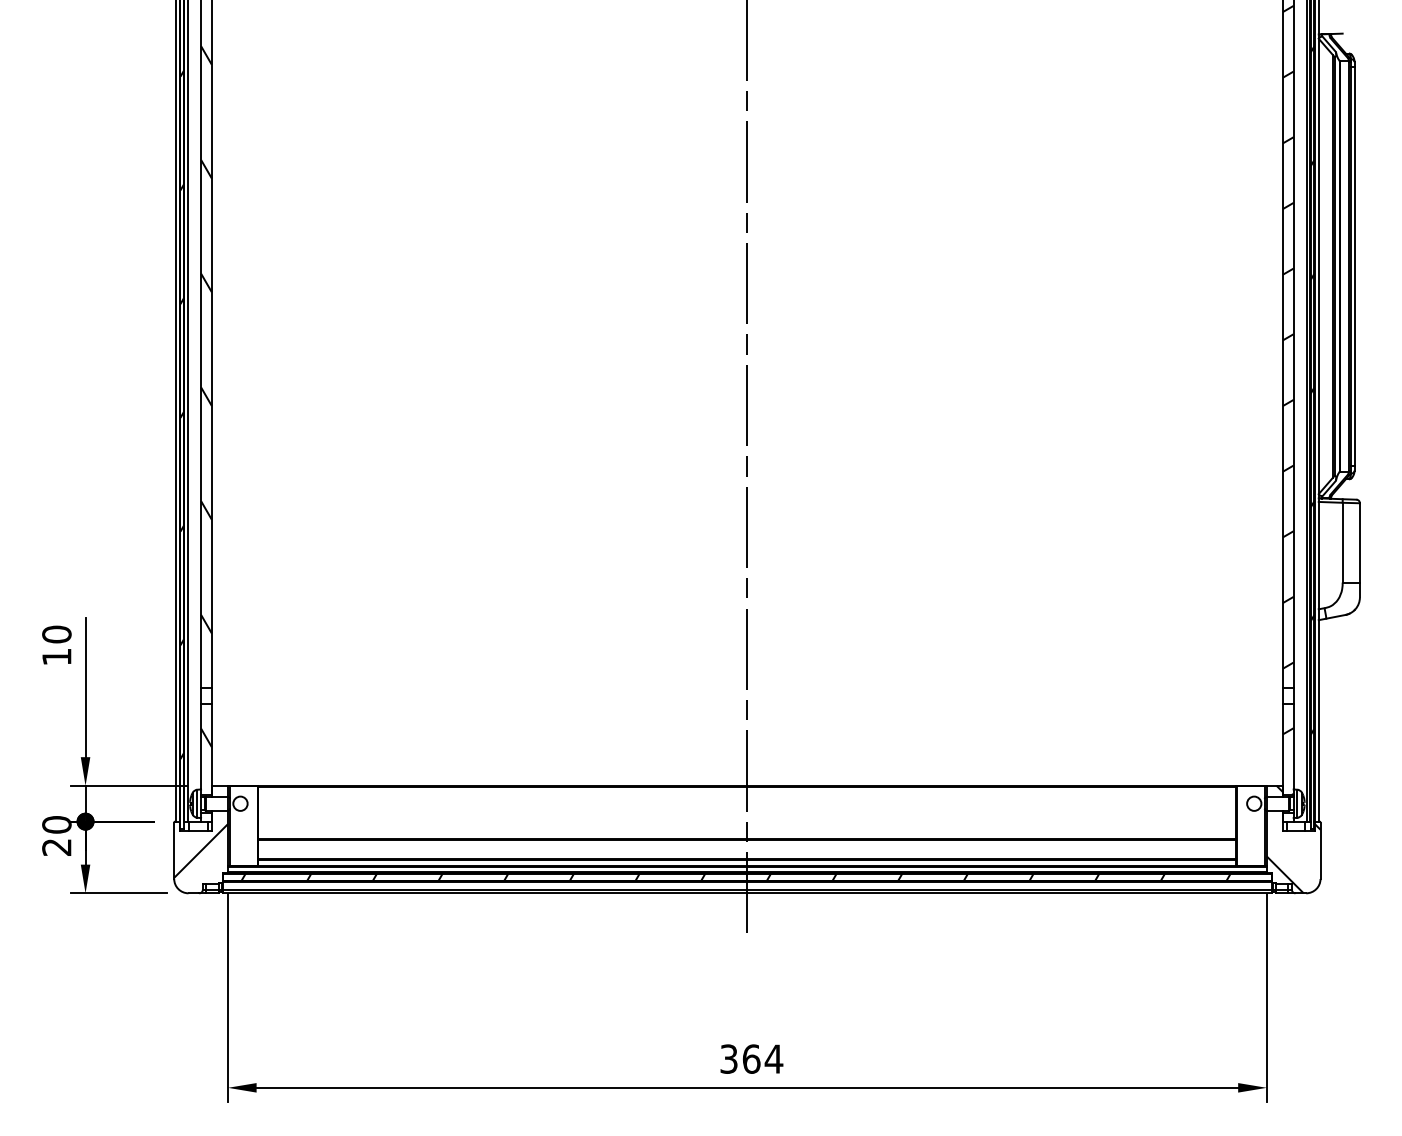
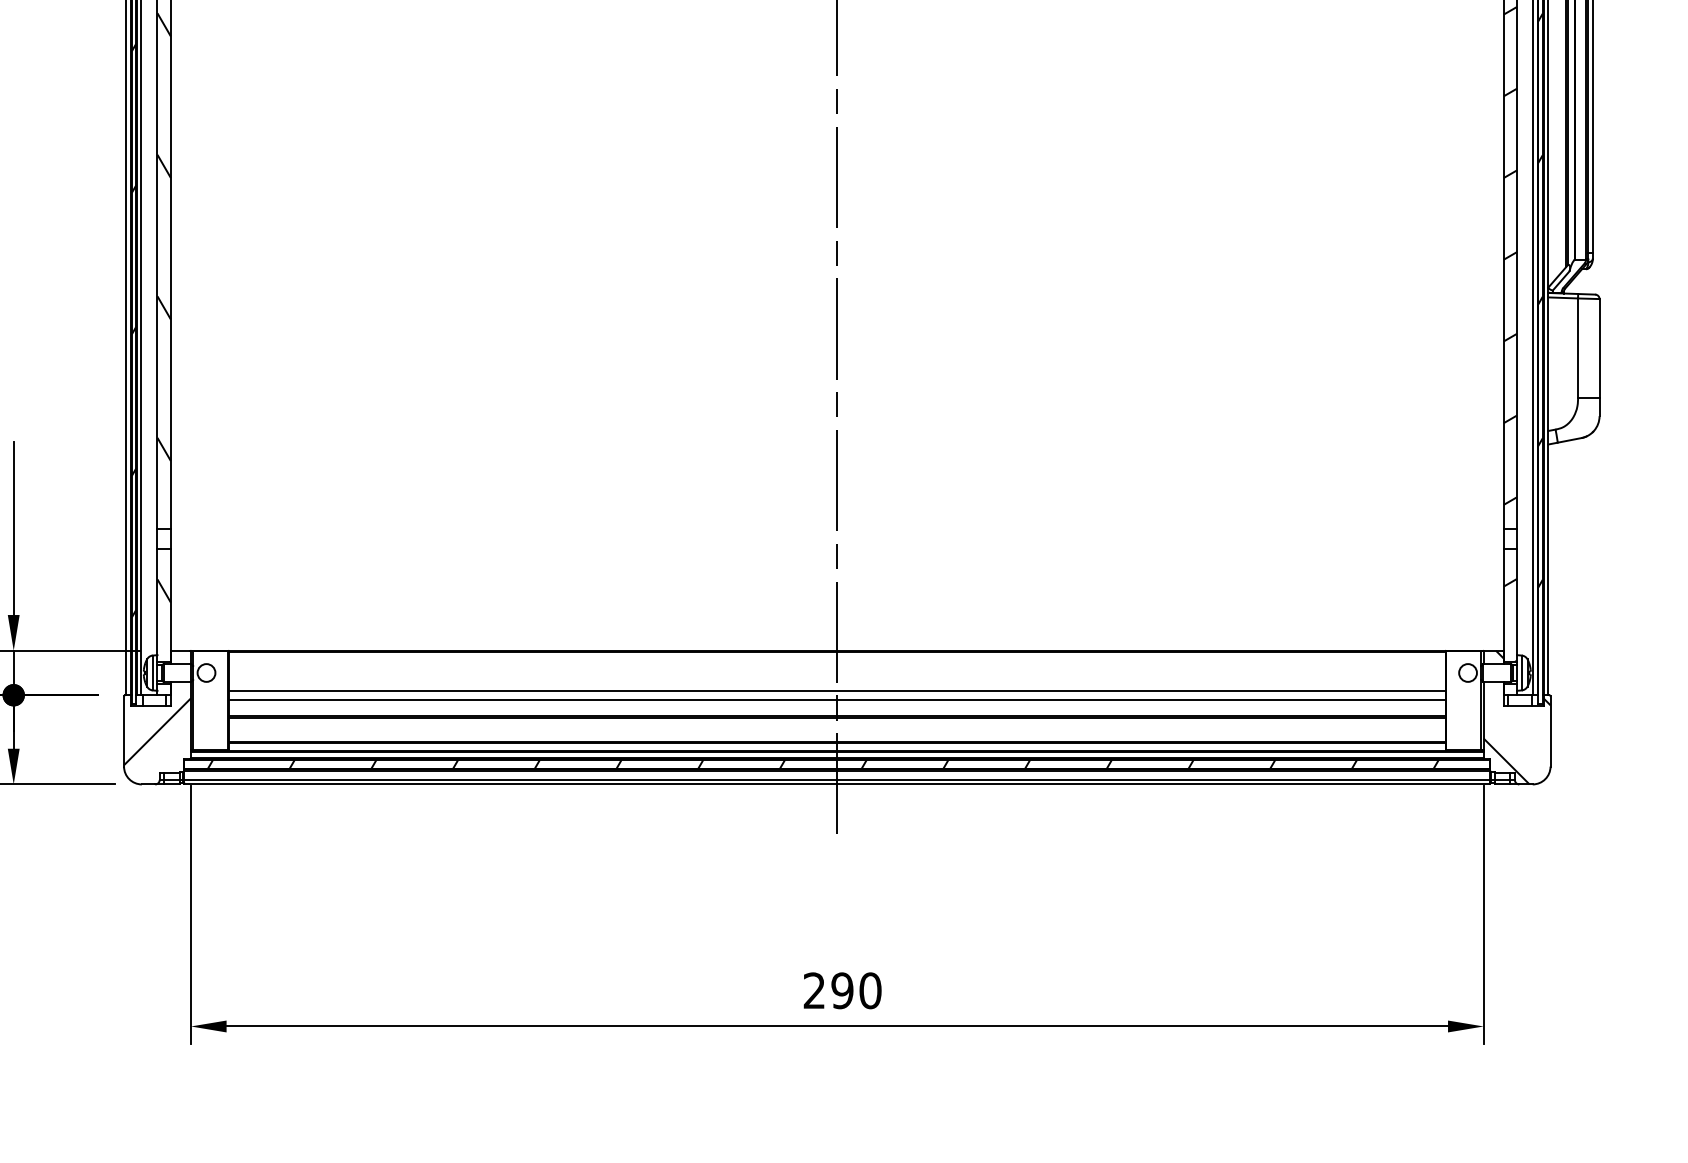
line: (747, 818) -> (837, 691), added
line: (747, 825) -> (837, 700), added
text: (751, 1058) -> (842, 989), 364 -> 290

